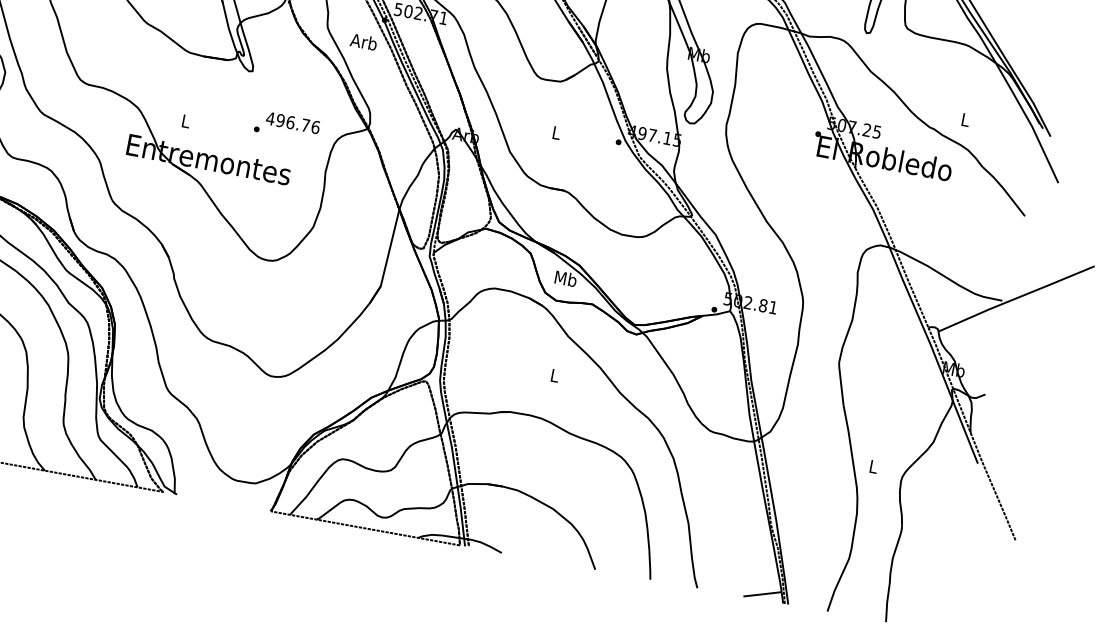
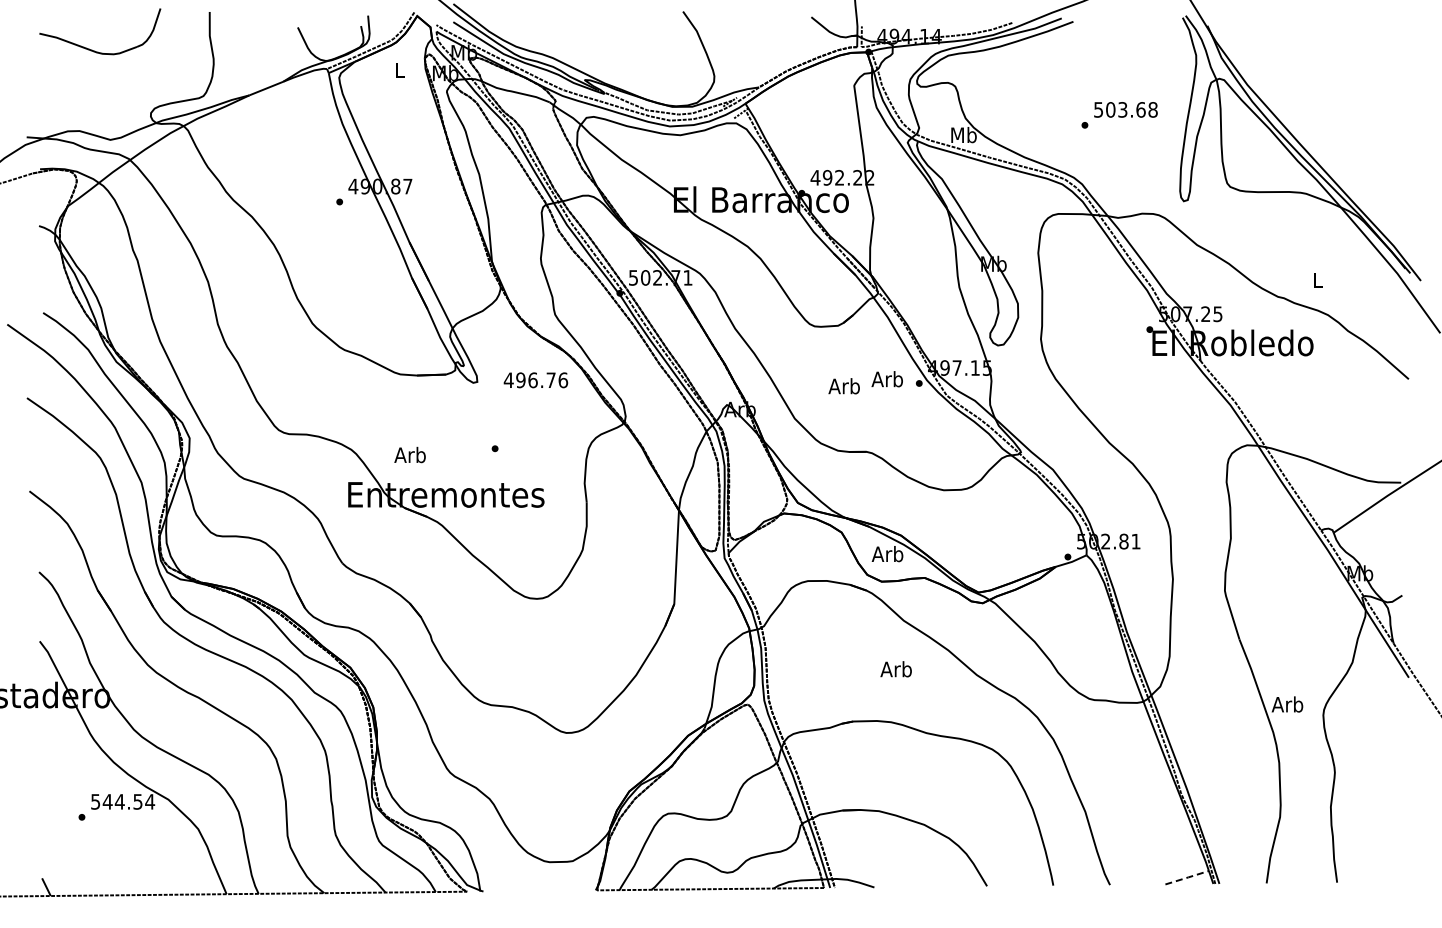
text: (363, 42) -> (886, 379), moved
text: (184, 120) -> (409, 454), L -> Arb
text: (292, 123) -> (535, 380), moved
text: (555, 132) -> (843, 386), L -> Arb
text: (565, 279) -> (887, 554), Mb -> Arb
text: (553, 375) -> (895, 669), L -> Arb
text: (873, 466) -> (1287, 704), L -> Arb
line: (761, 594) -> (1186, 877), solid -> dashed

